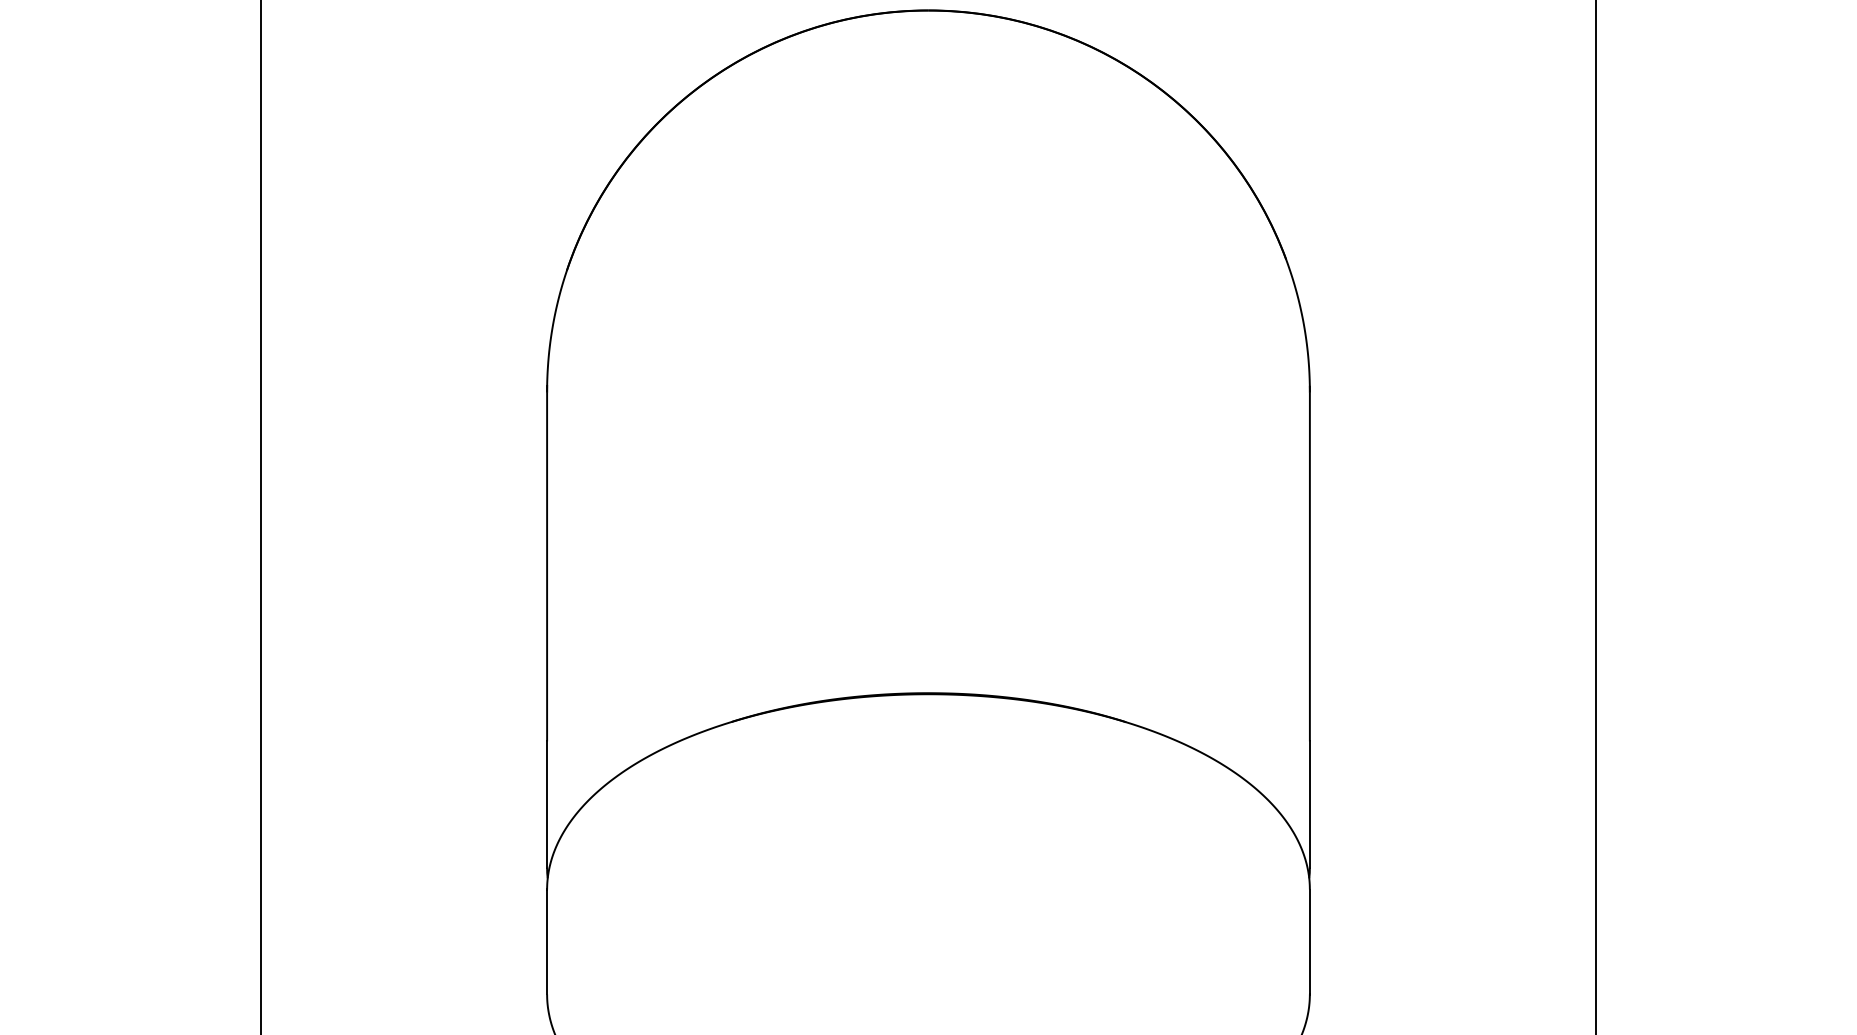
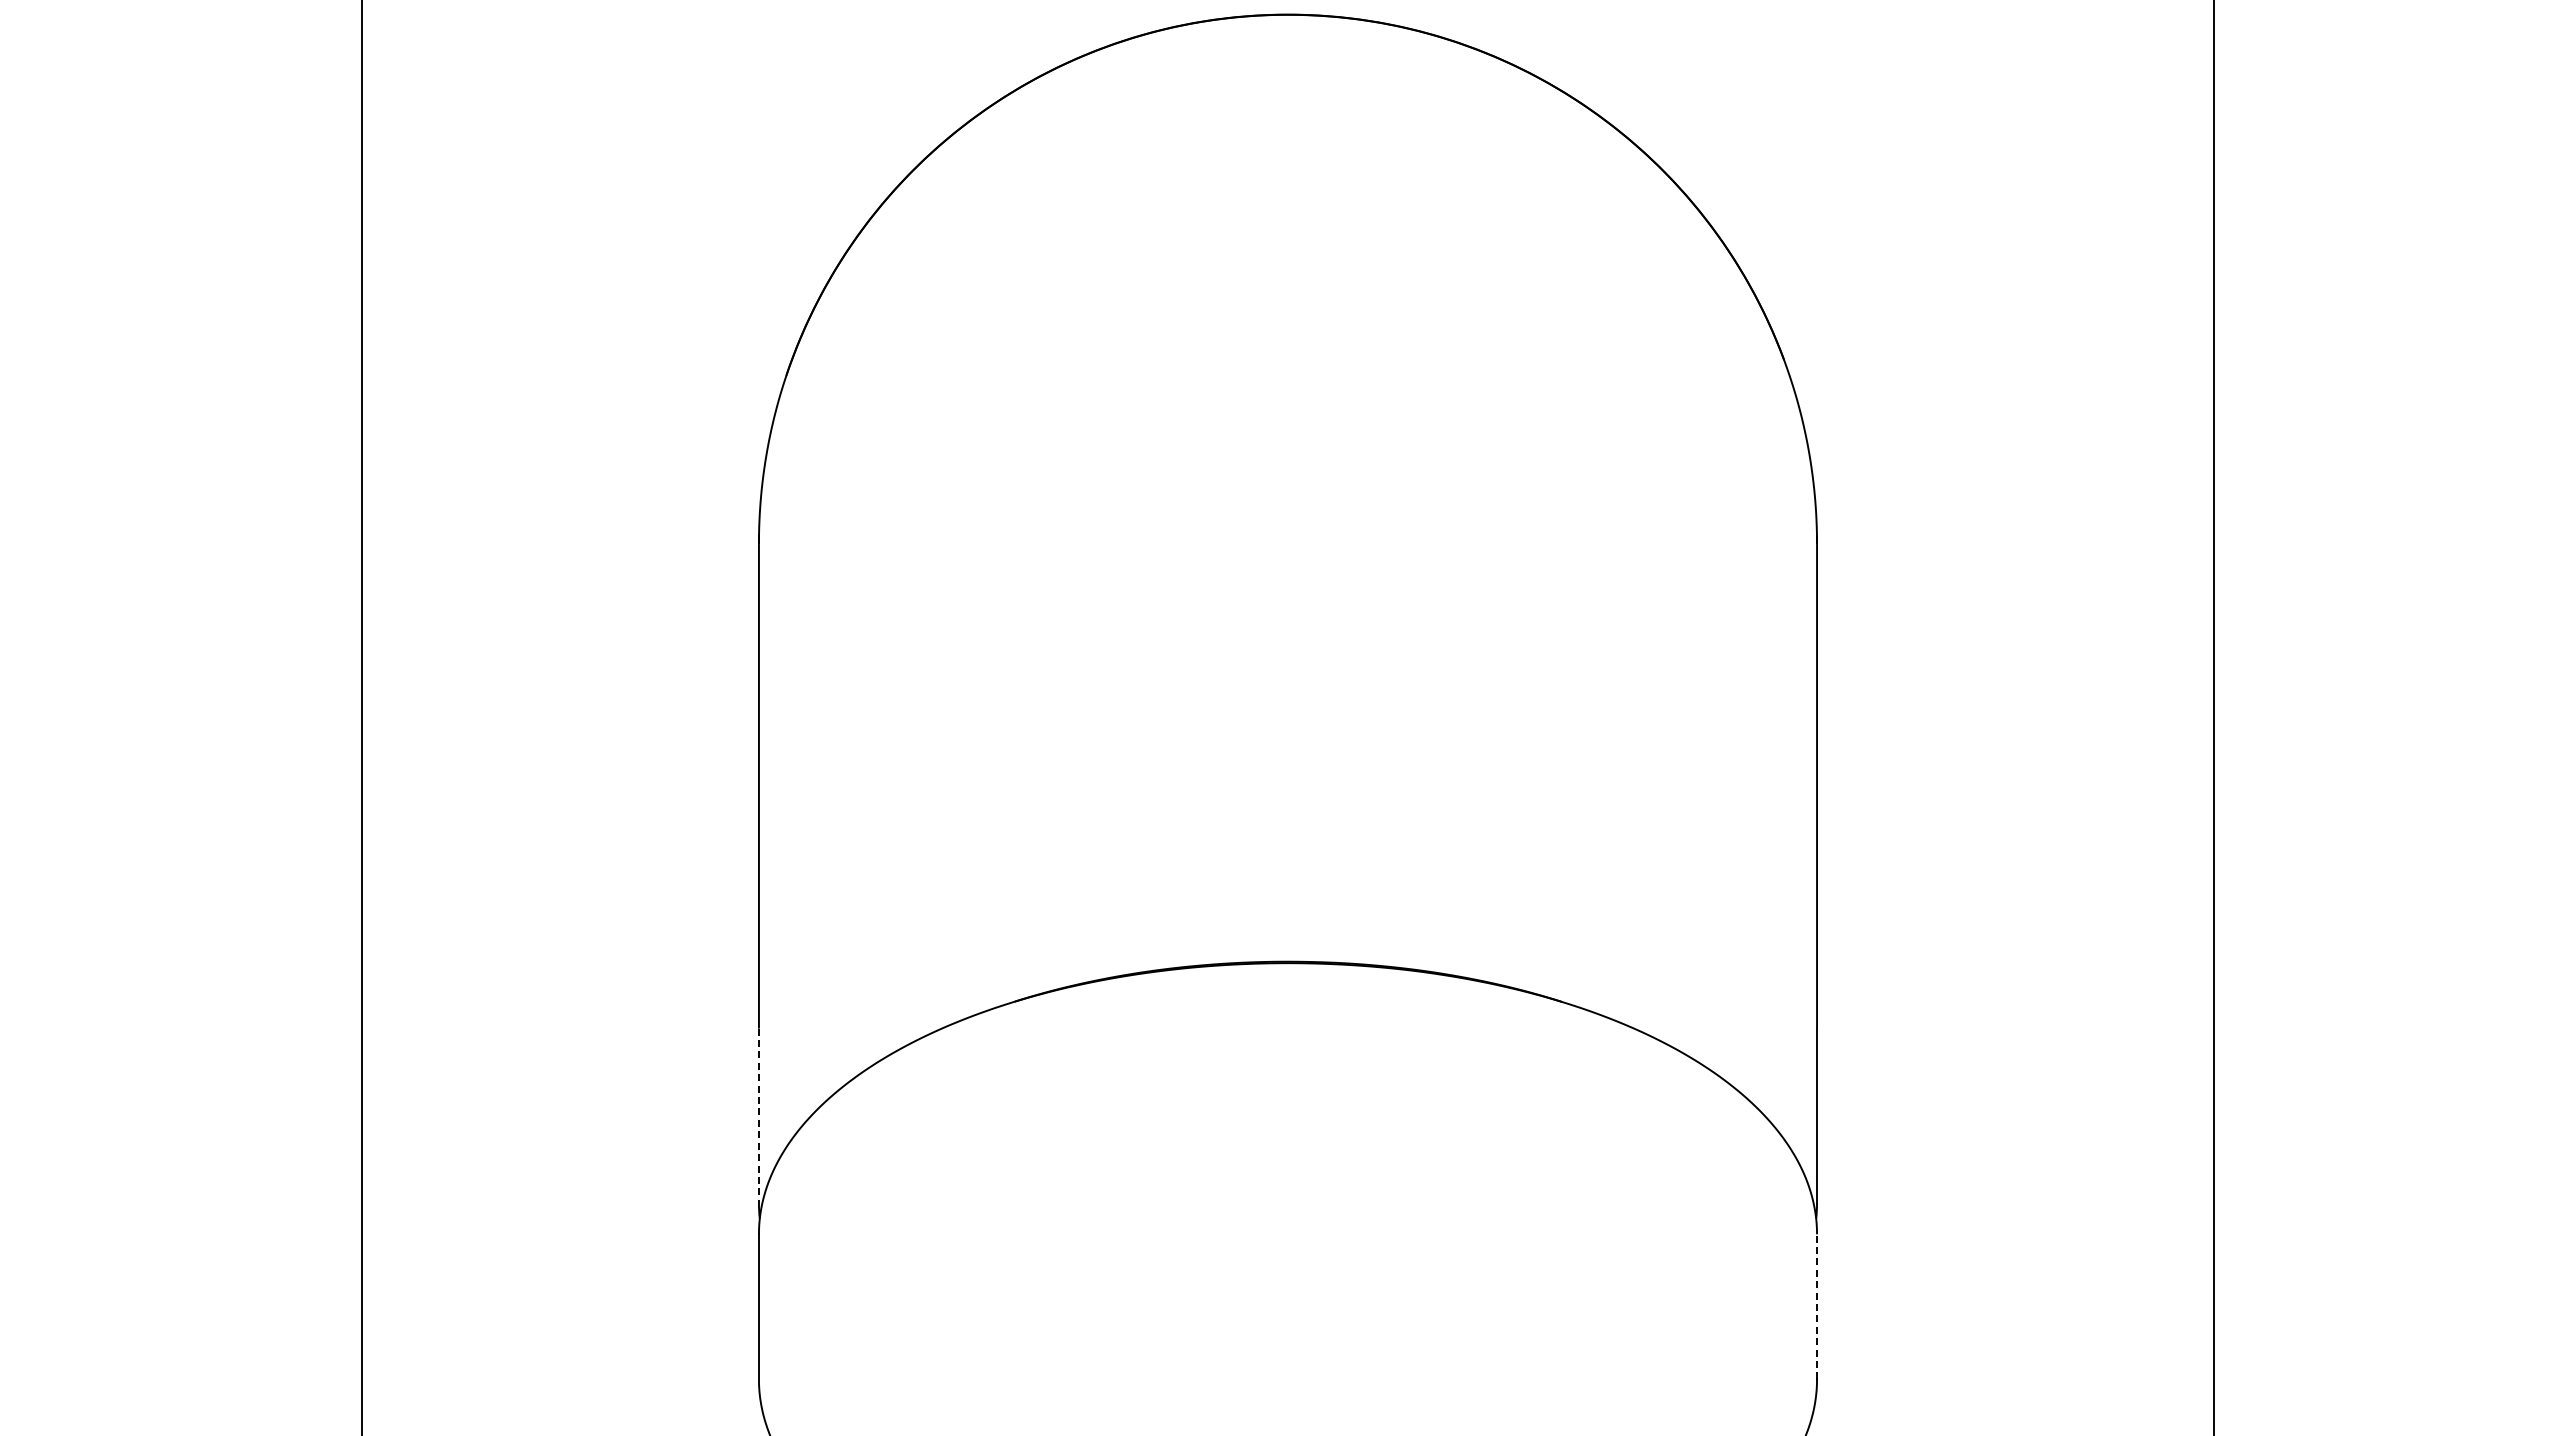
line: (546, 804) -> (758, 1116), solid -> dashed
line: (1310, 941) -> (1817, 1306), solid -> dashed

